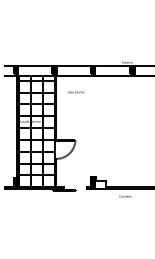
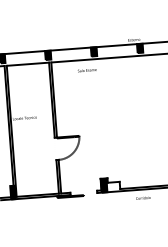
text: (75, 92) -> (86, 70), moved
hatch: (36, 131) -> (32, 129), removed

